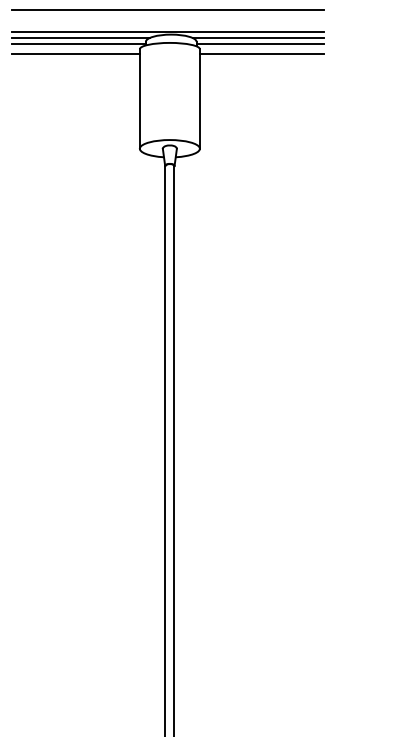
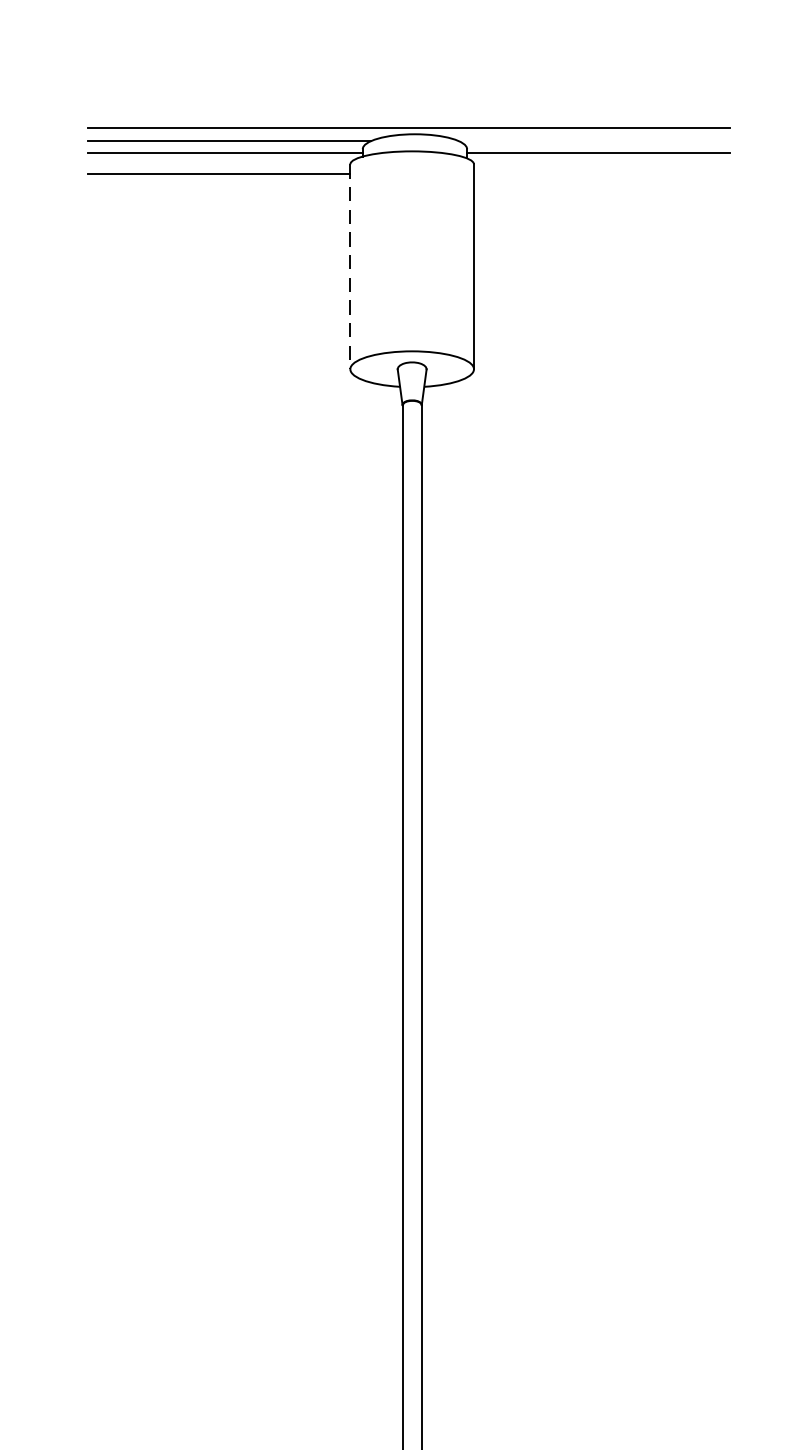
line: (168, 9) -> (409, 82), removed
line: (258, 37) -> (594, 140), removed
line: (261, 54) -> (600, 175), removed
line: (139, 98) -> (349, 265), solid -> dashed

